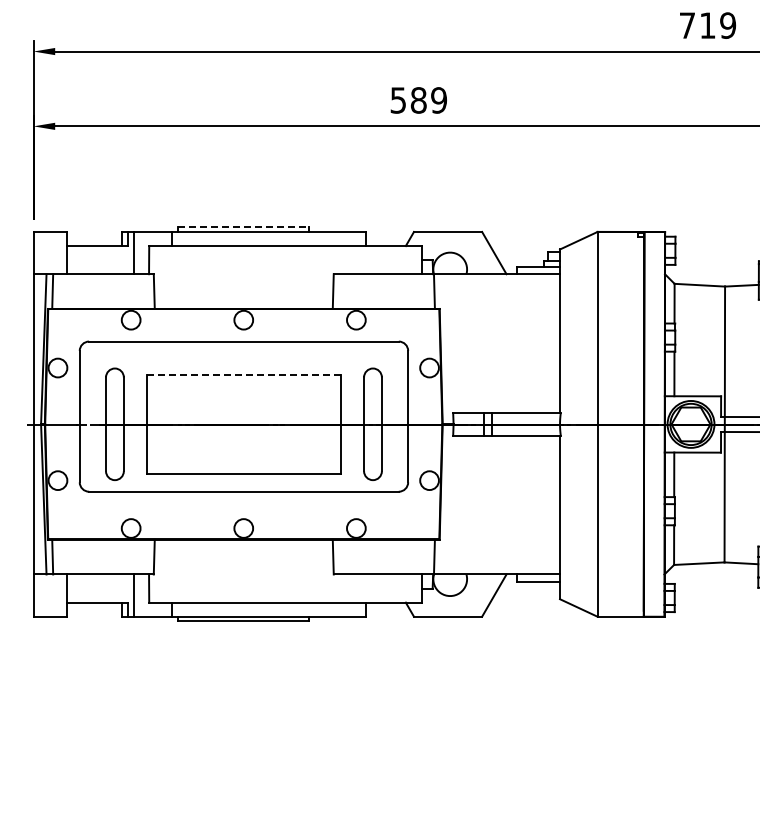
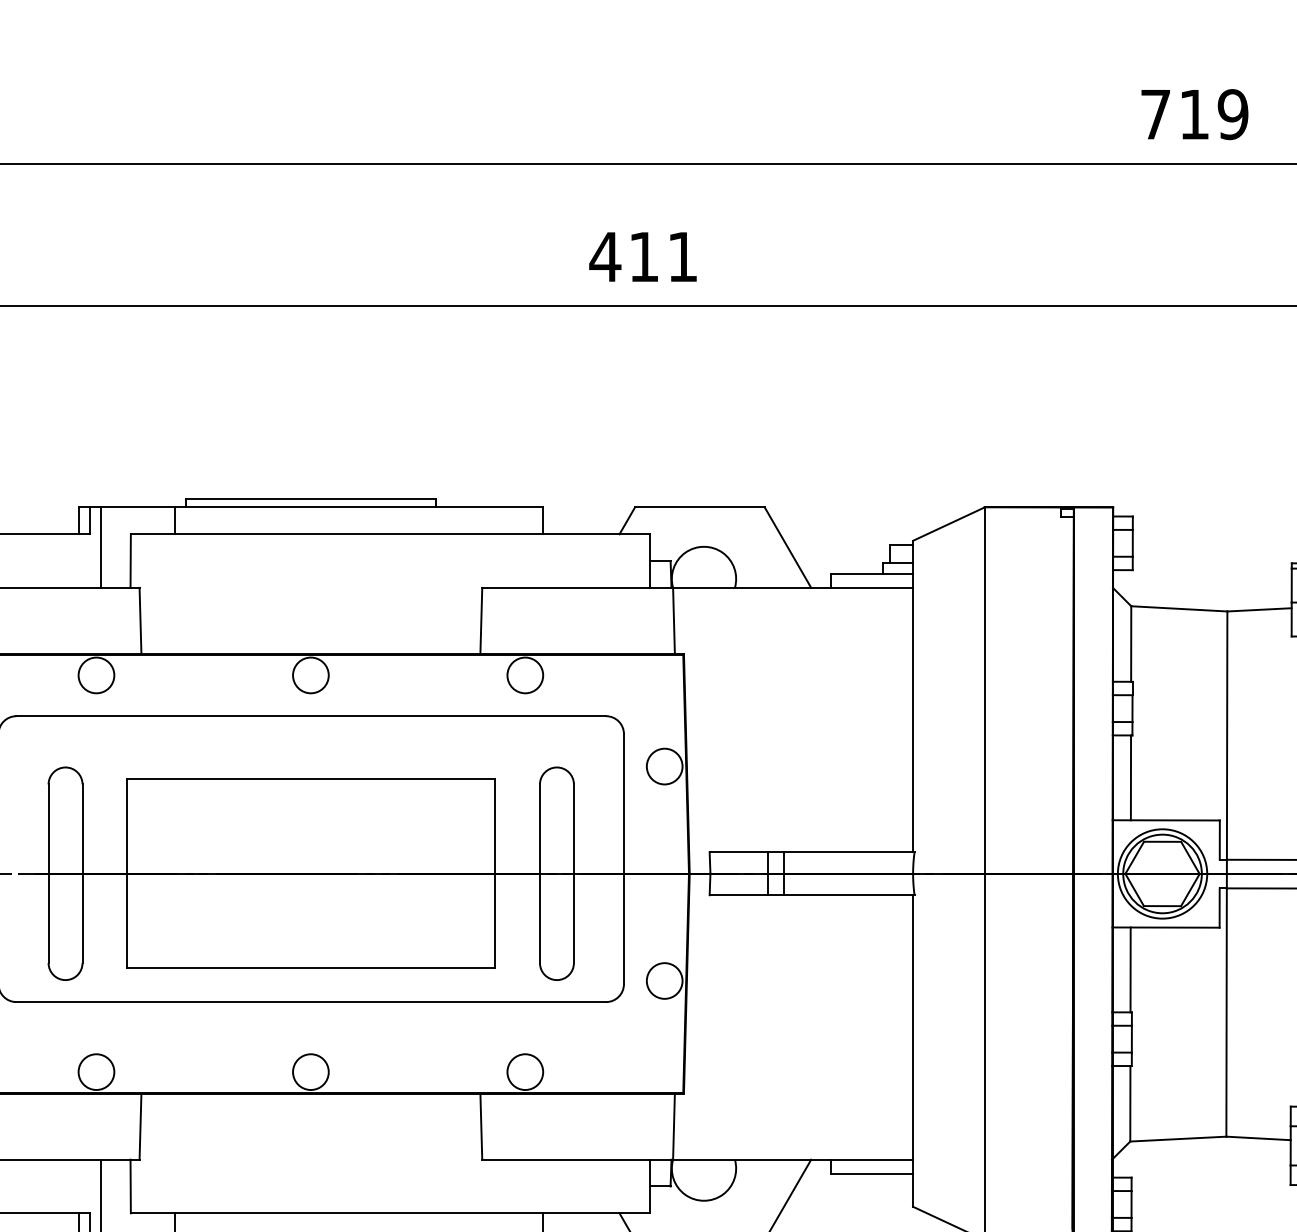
text: (418, 100) -> (643, 257), 589 -> 411
line: (243, 227) -> (310, 498), dashed -> solid
line: (243, 374) -> (310, 778), dashed -> solid

